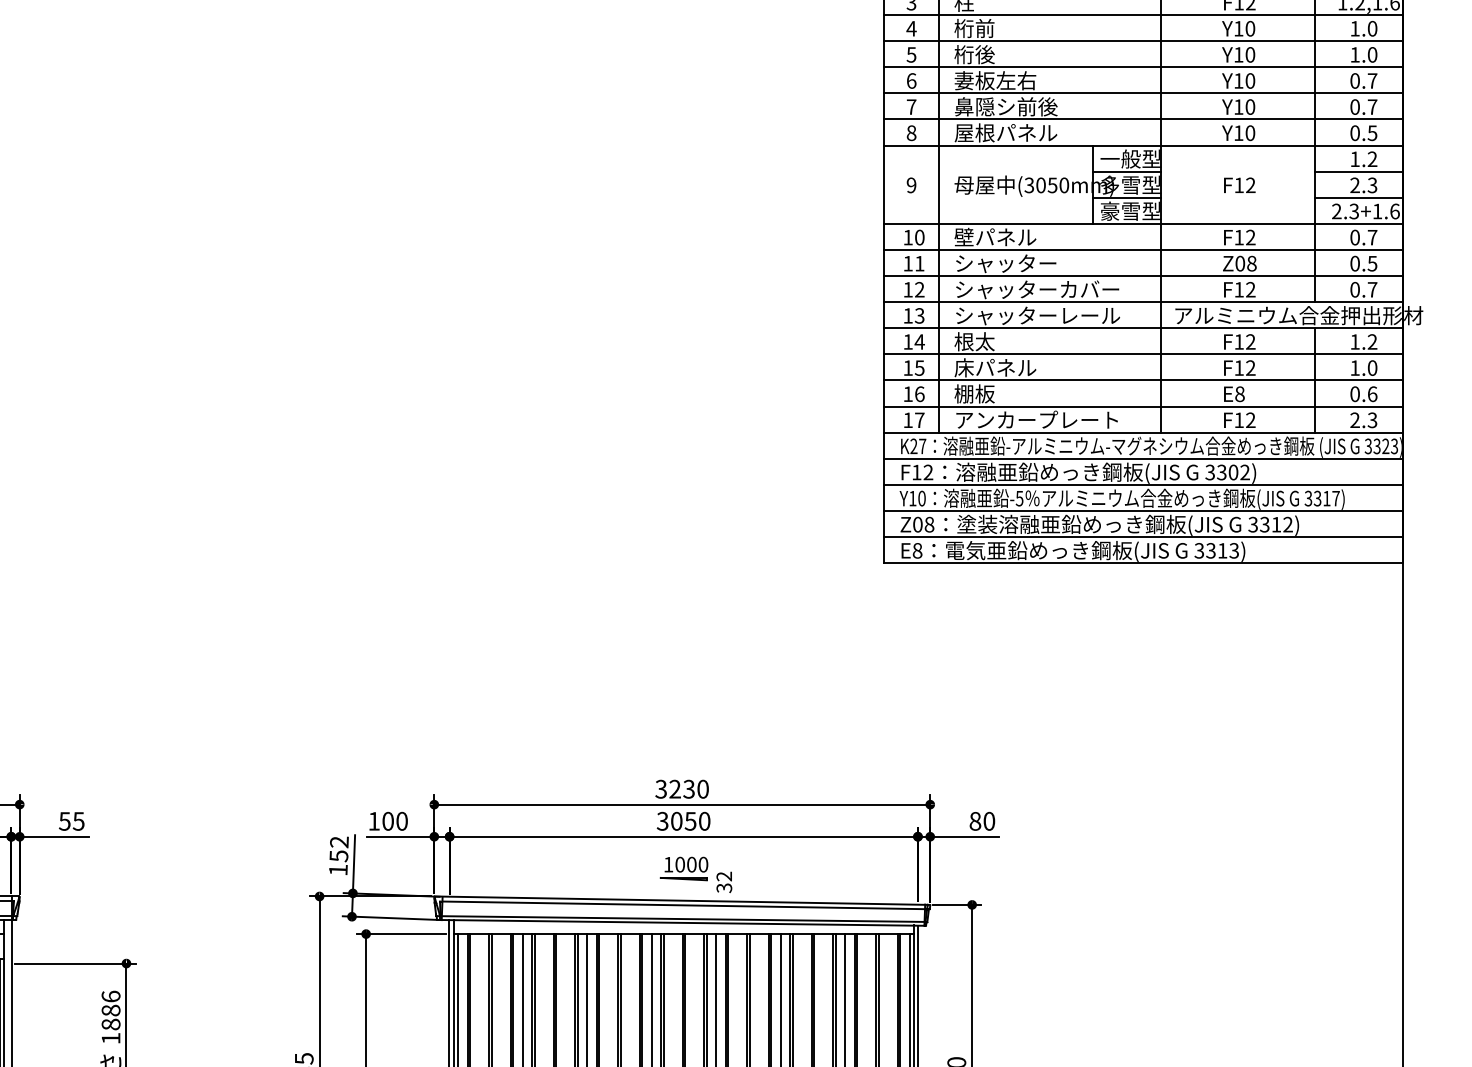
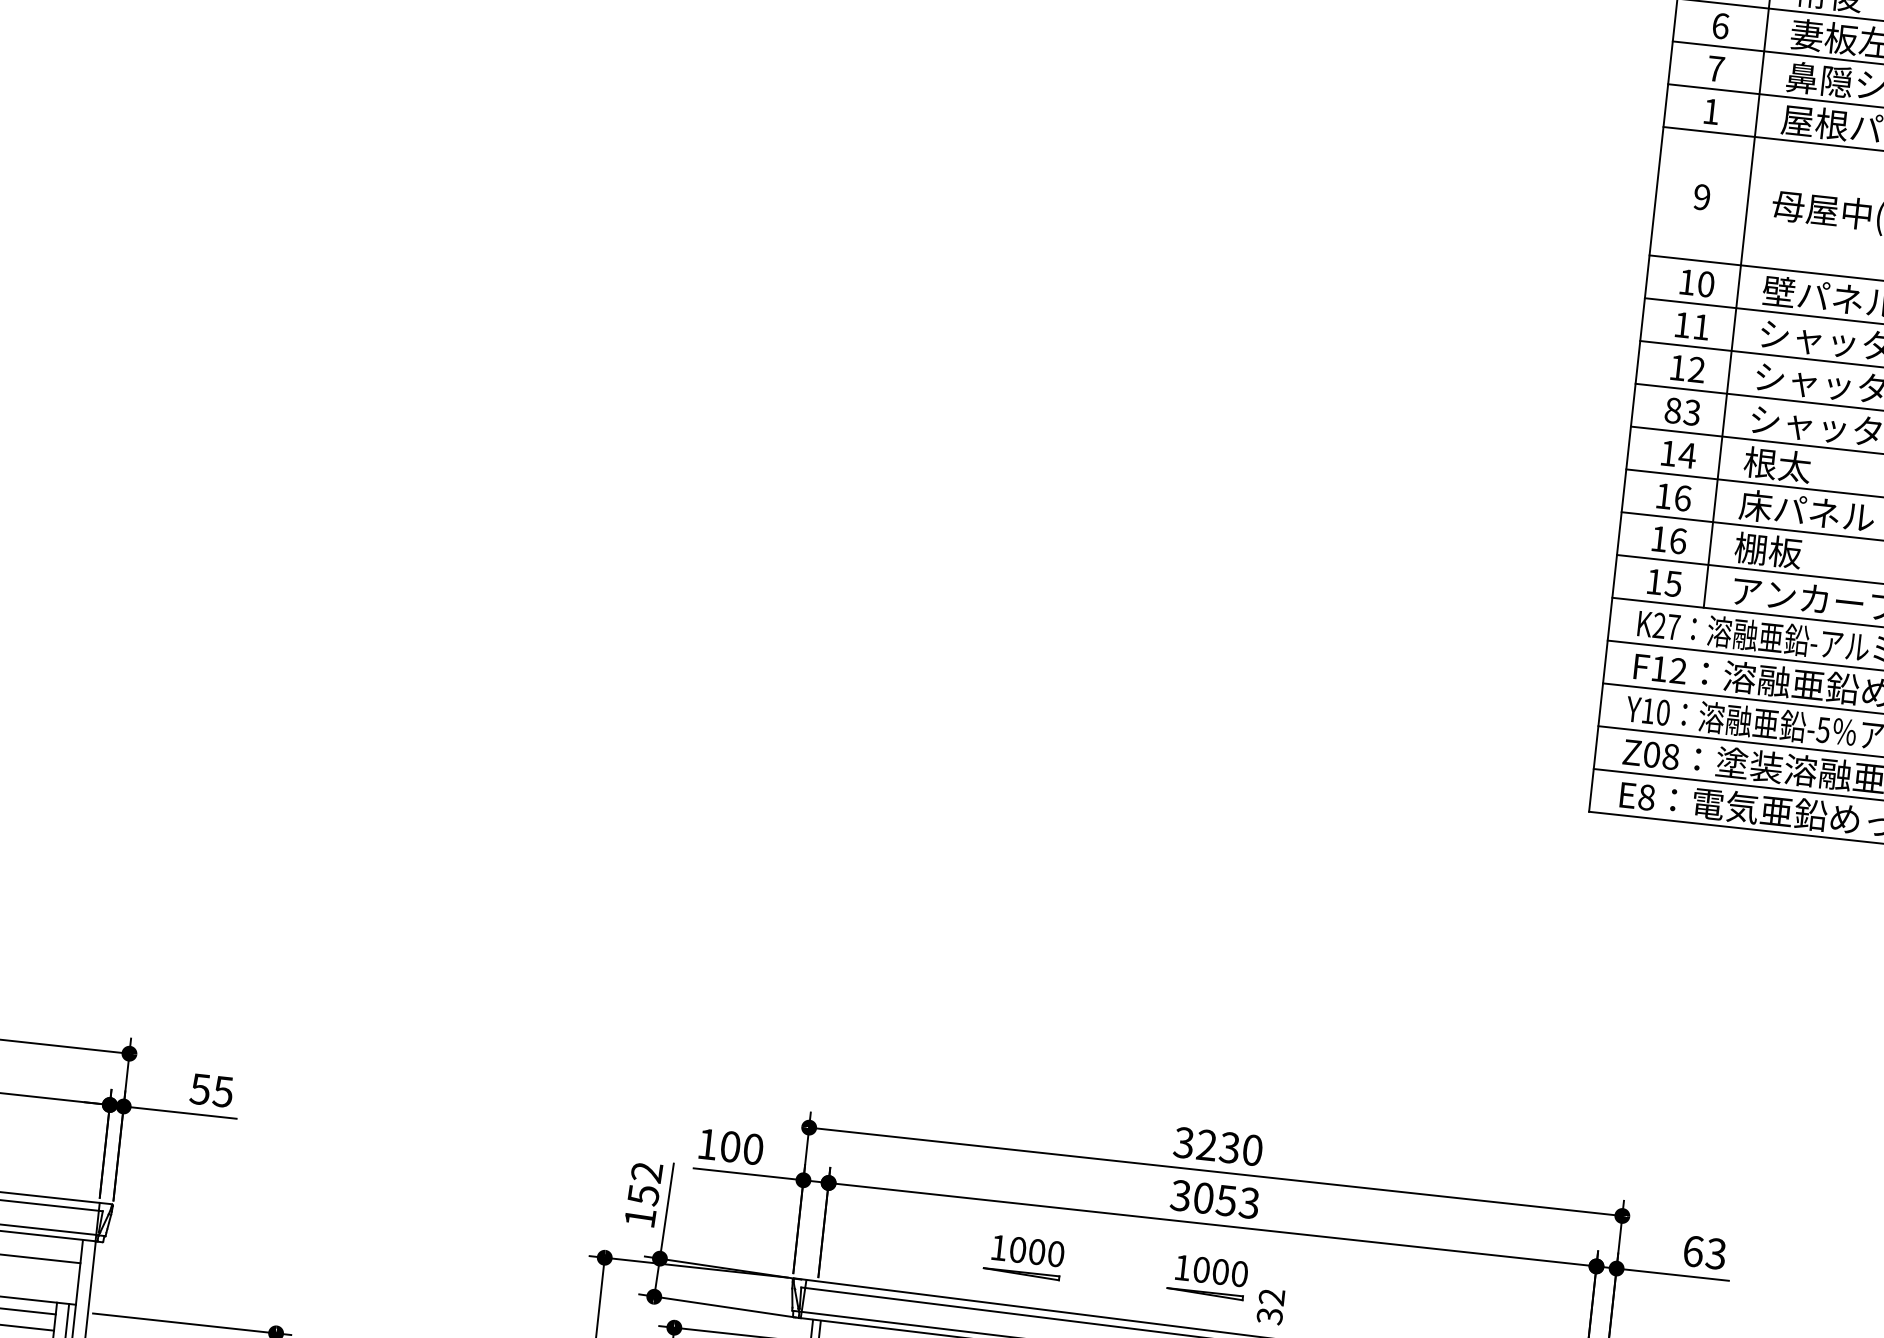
text: (911, 133) -> (1711, 112), 8 -> 1
text: (907, 315) -> (1672, 409), 13 -> 83
text: (919, 367) -> (1682, 497), 15 -> 16
text: (919, 420) -> (1673, 584), 17 -> 15
text: (704, 821) -> (1249, 1203), 3050 -> 3053
text: (982, 821) -> (1705, 1252), 80 -> 63
part: (571, 868) -> (1022, 1256), added

